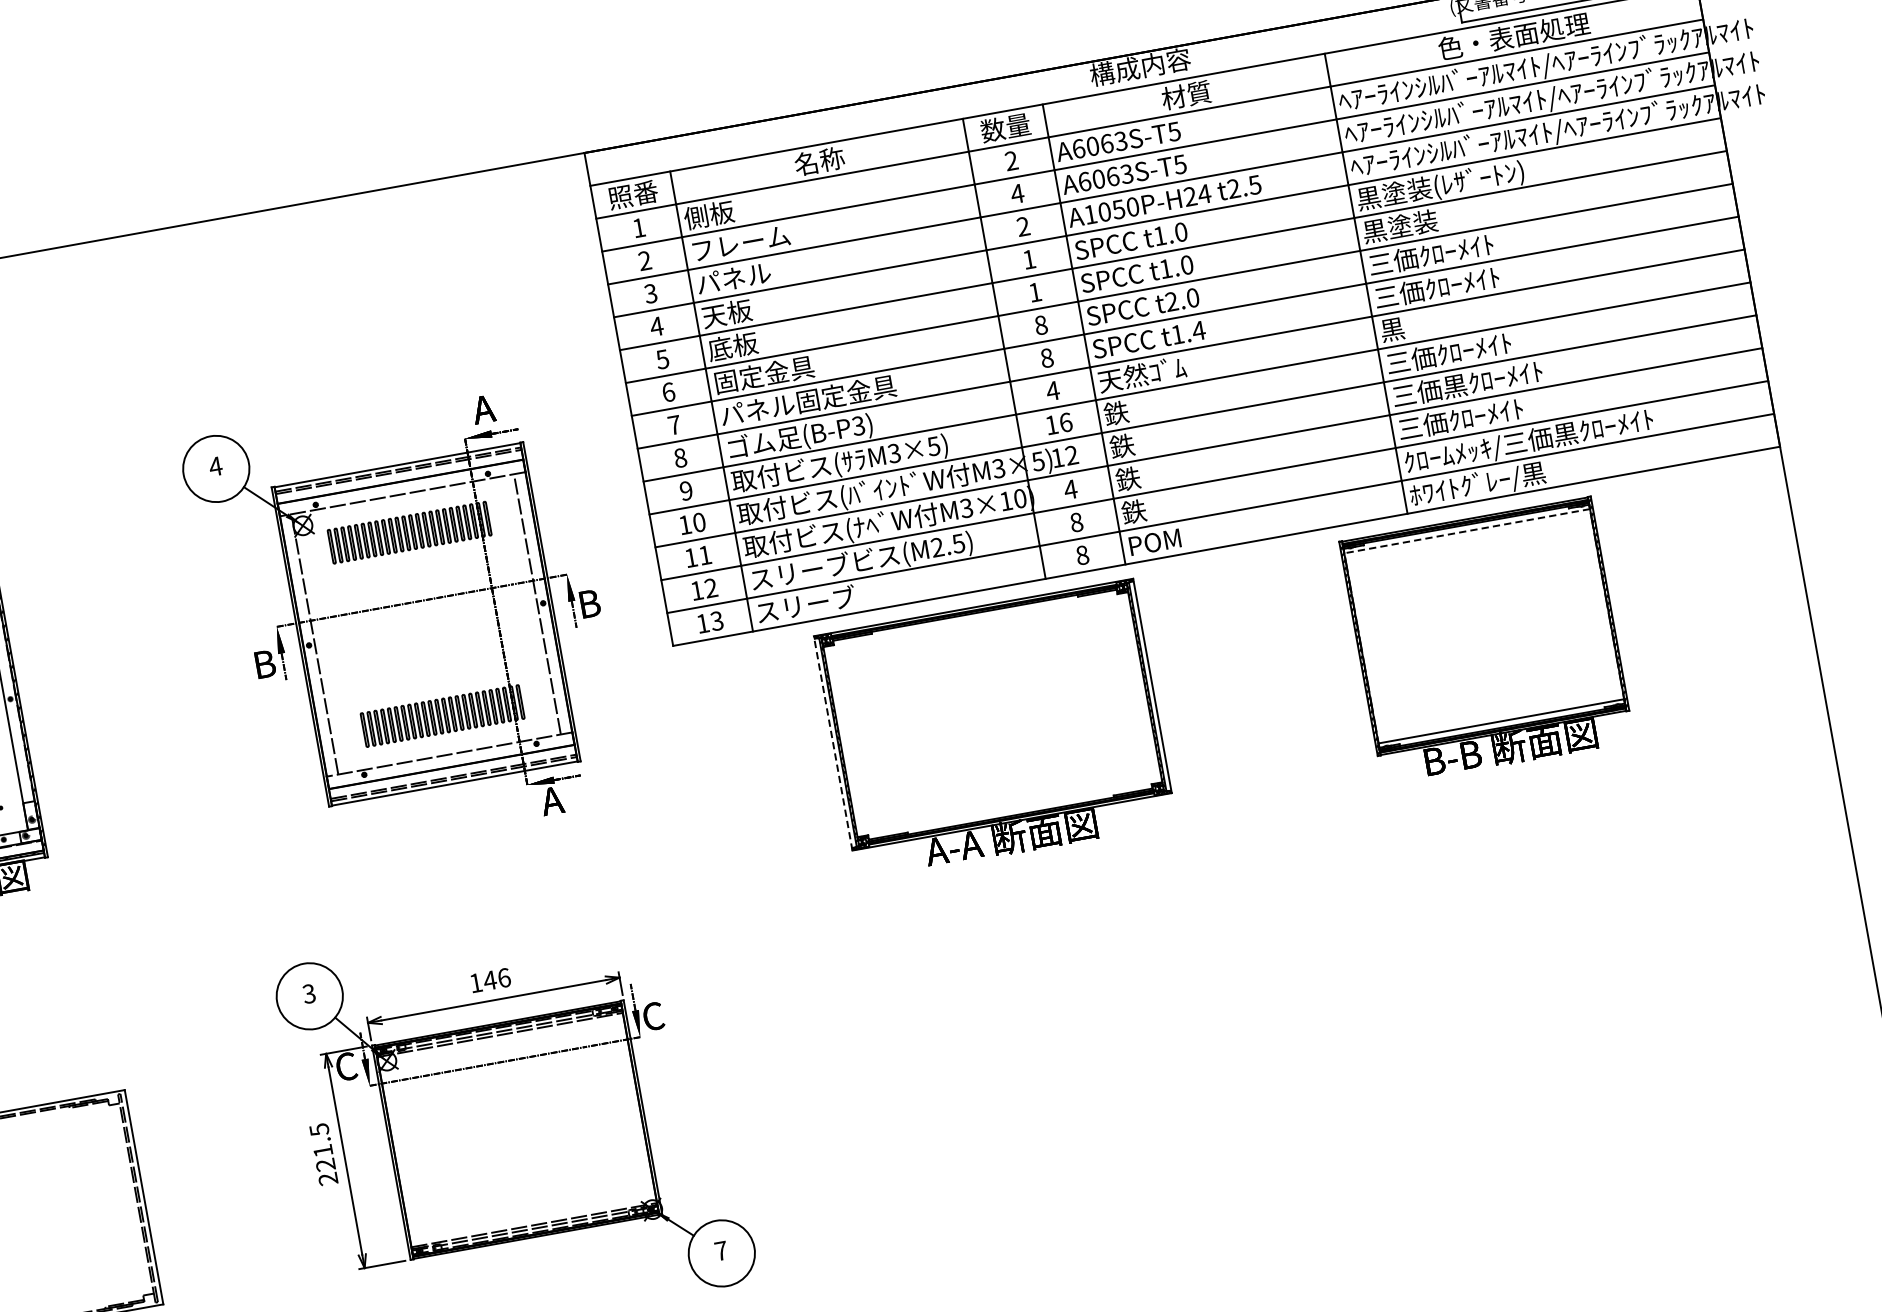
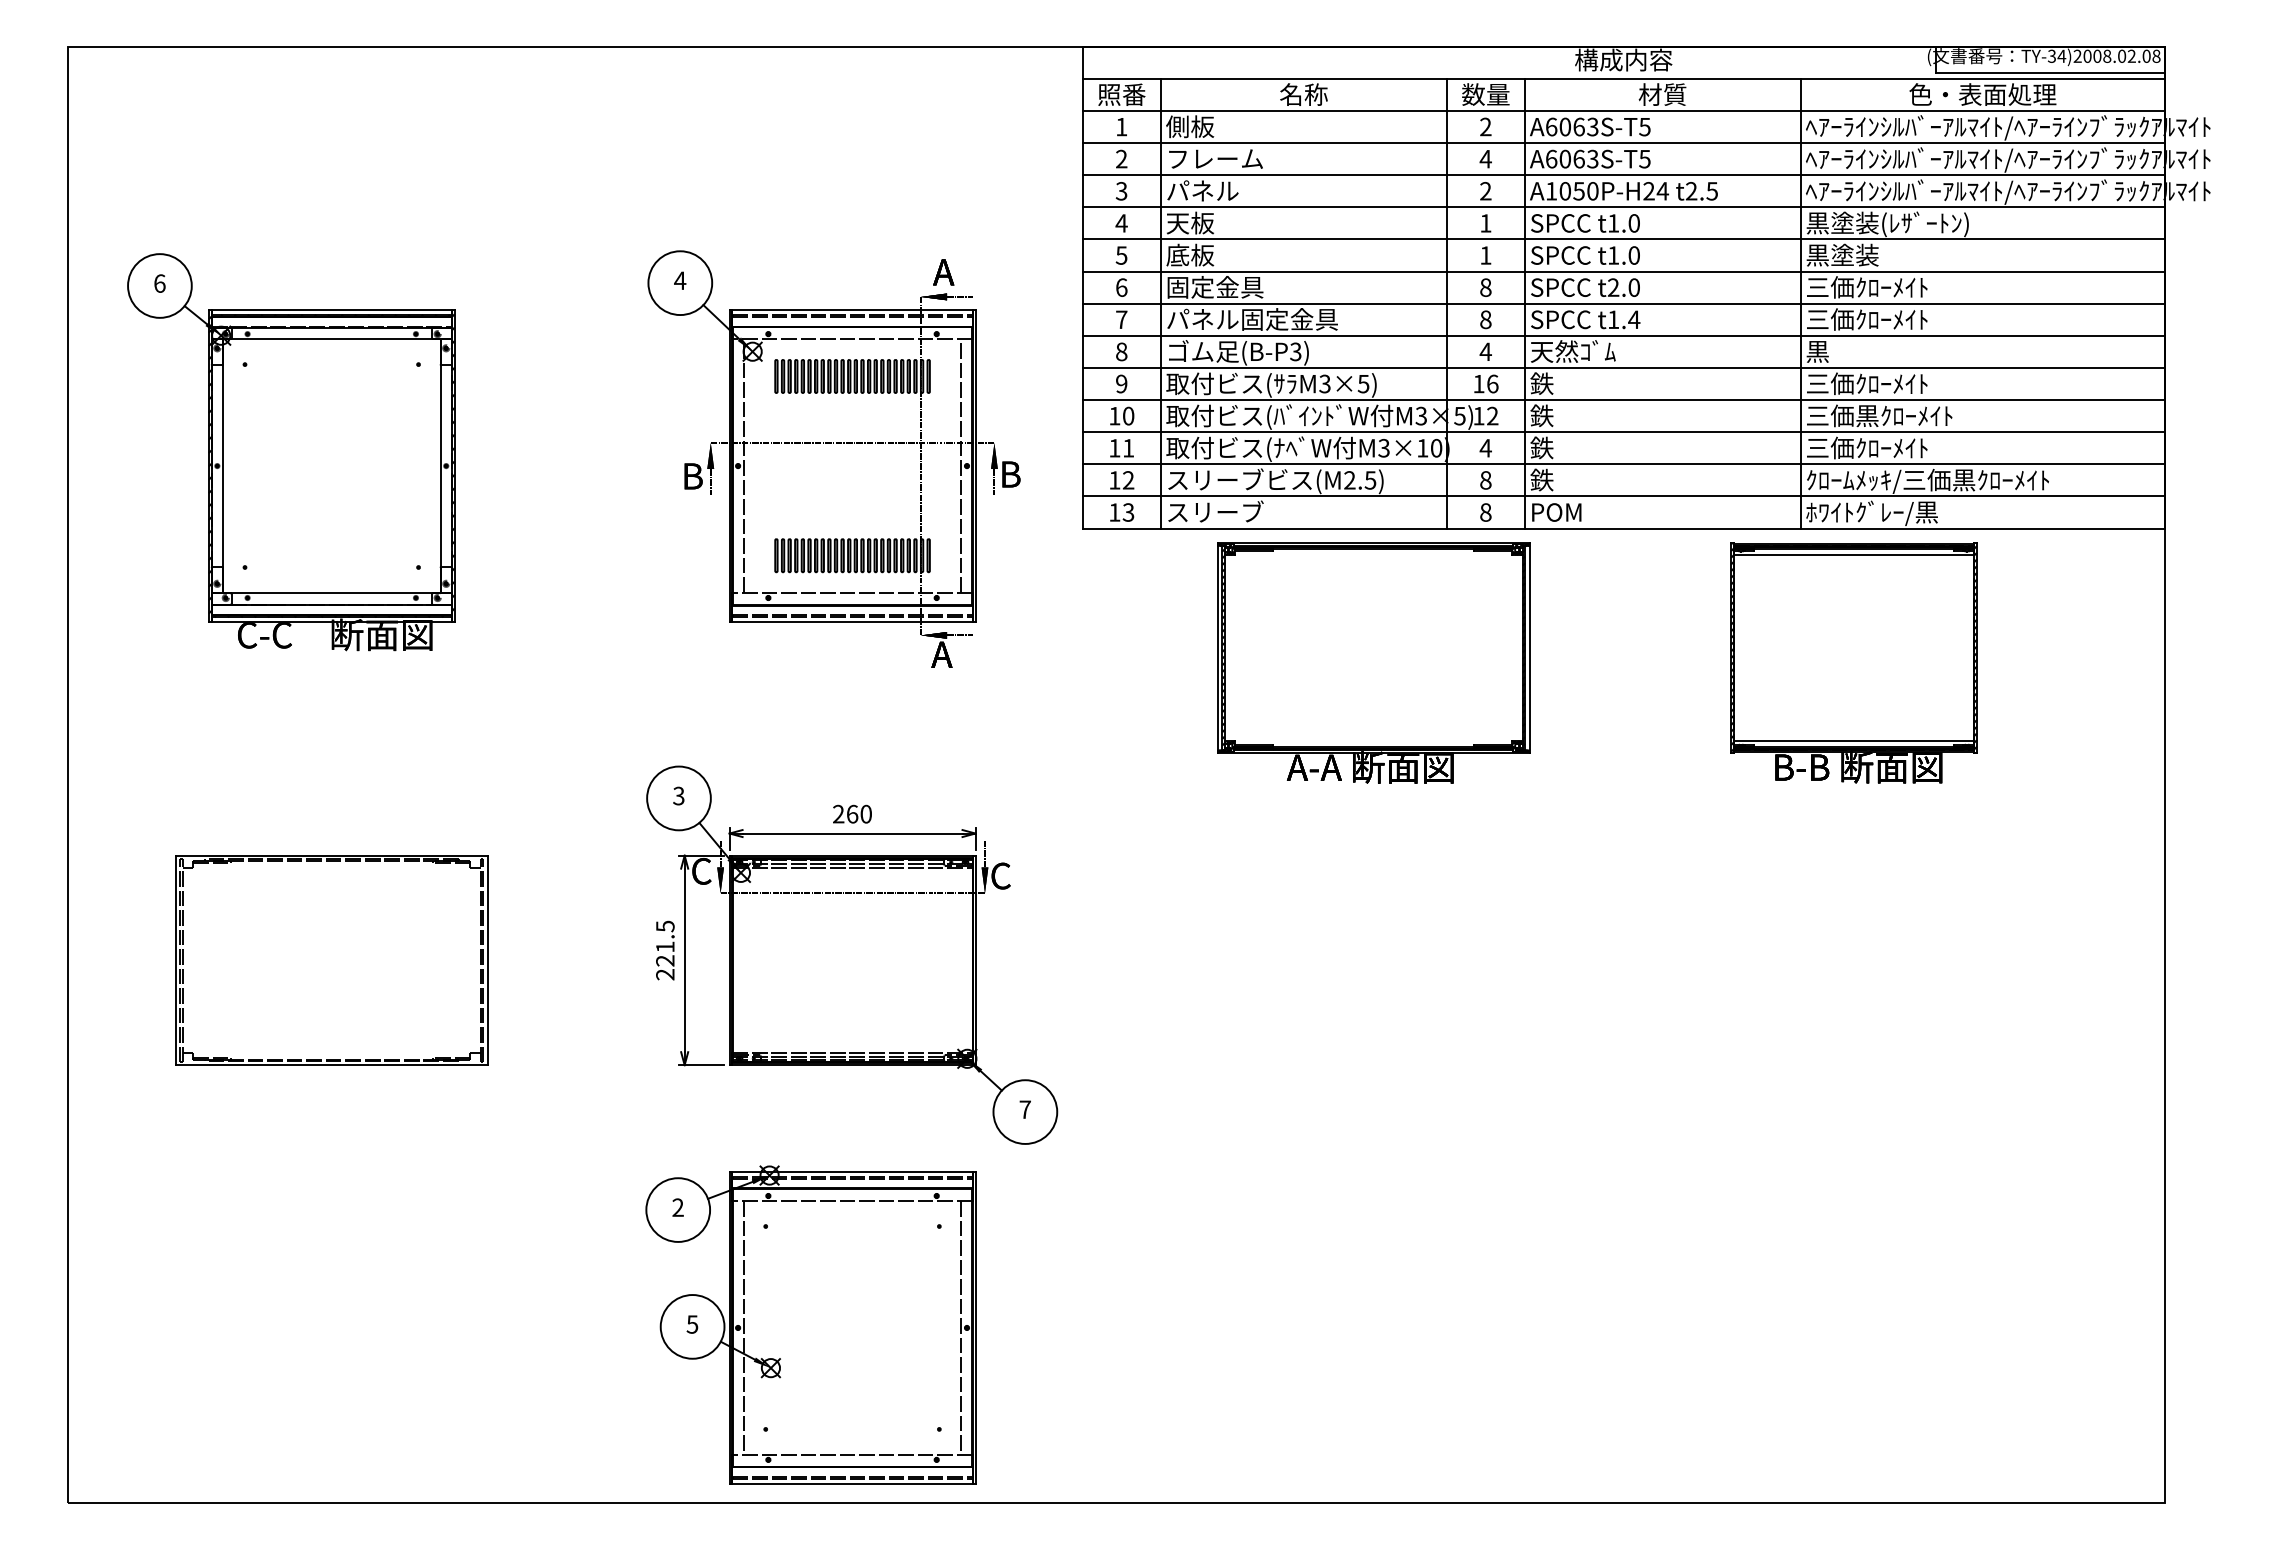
line: (1466, 531) -> (1853, 555), dashed -> solid
line: (833, 743) -> (1217, 648), dashed -> solid
text: (490, 979) -> (852, 813), 146 -> 260

